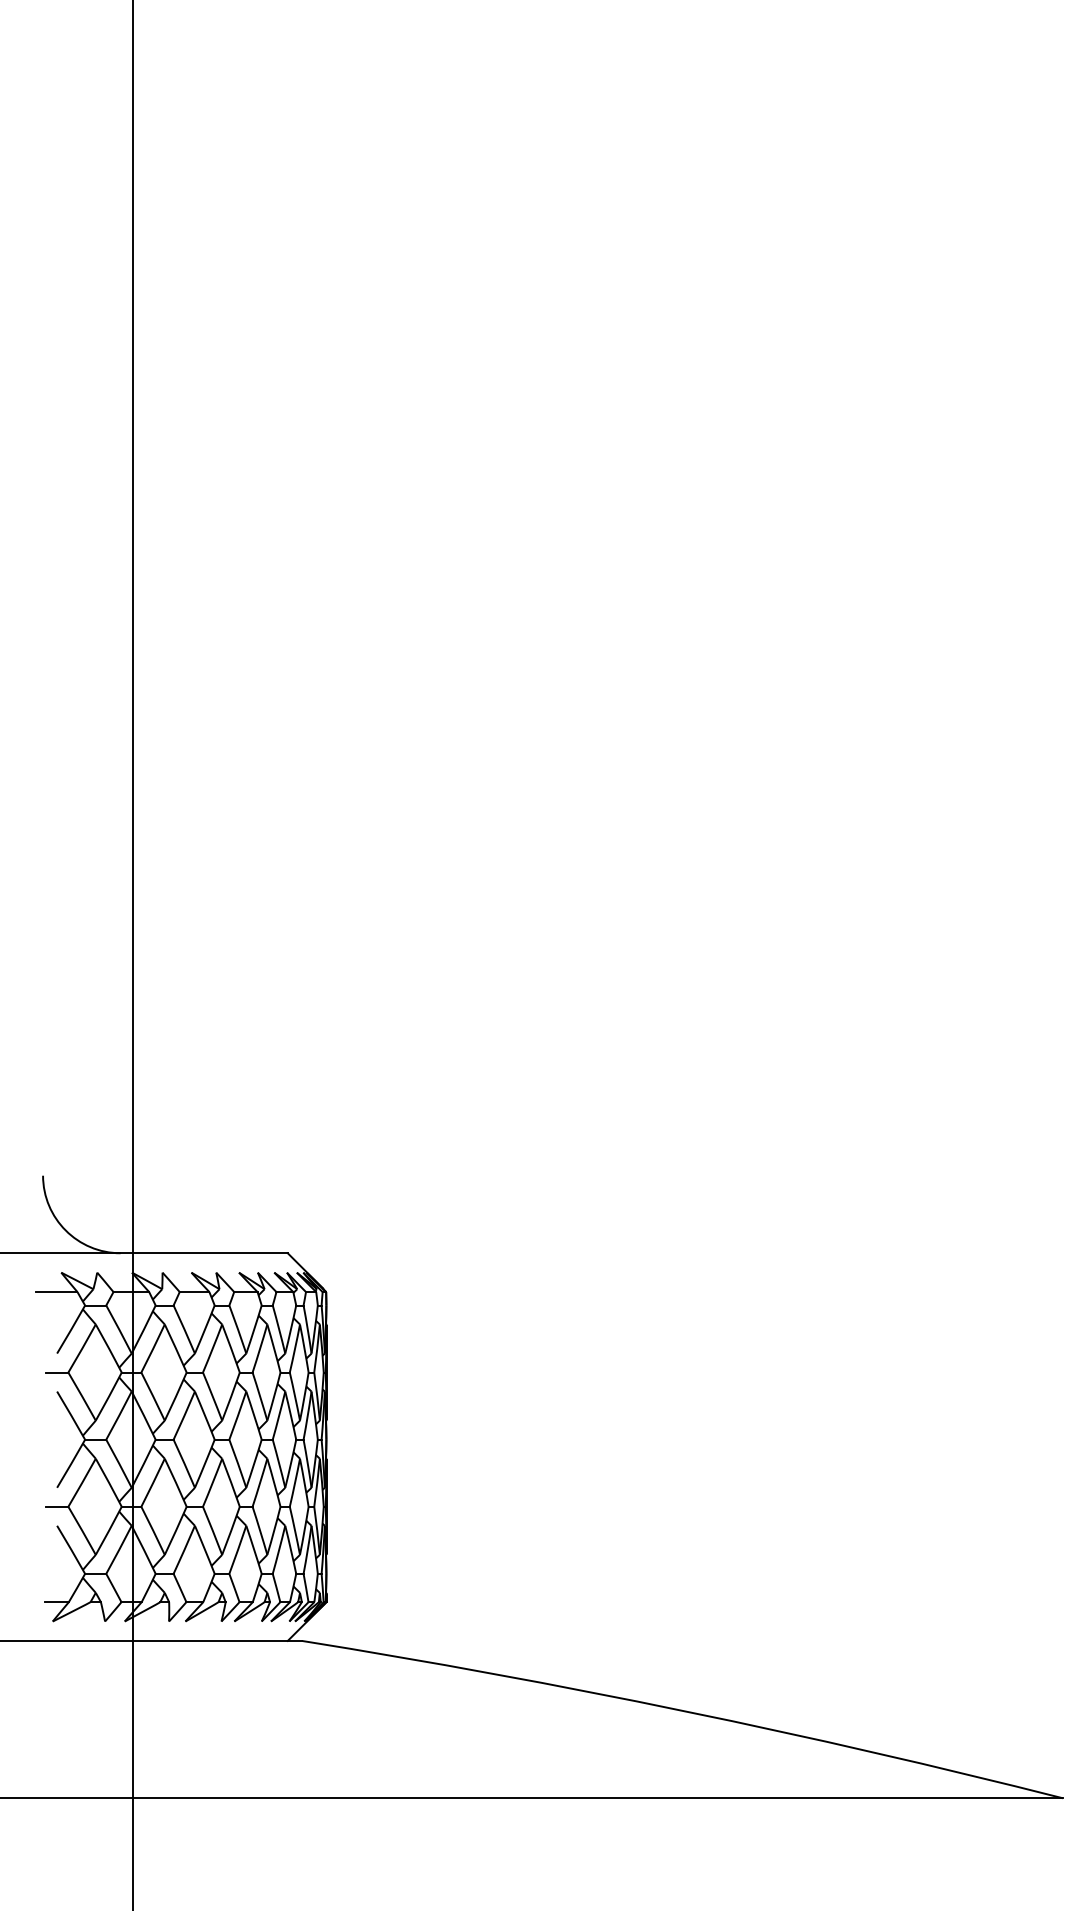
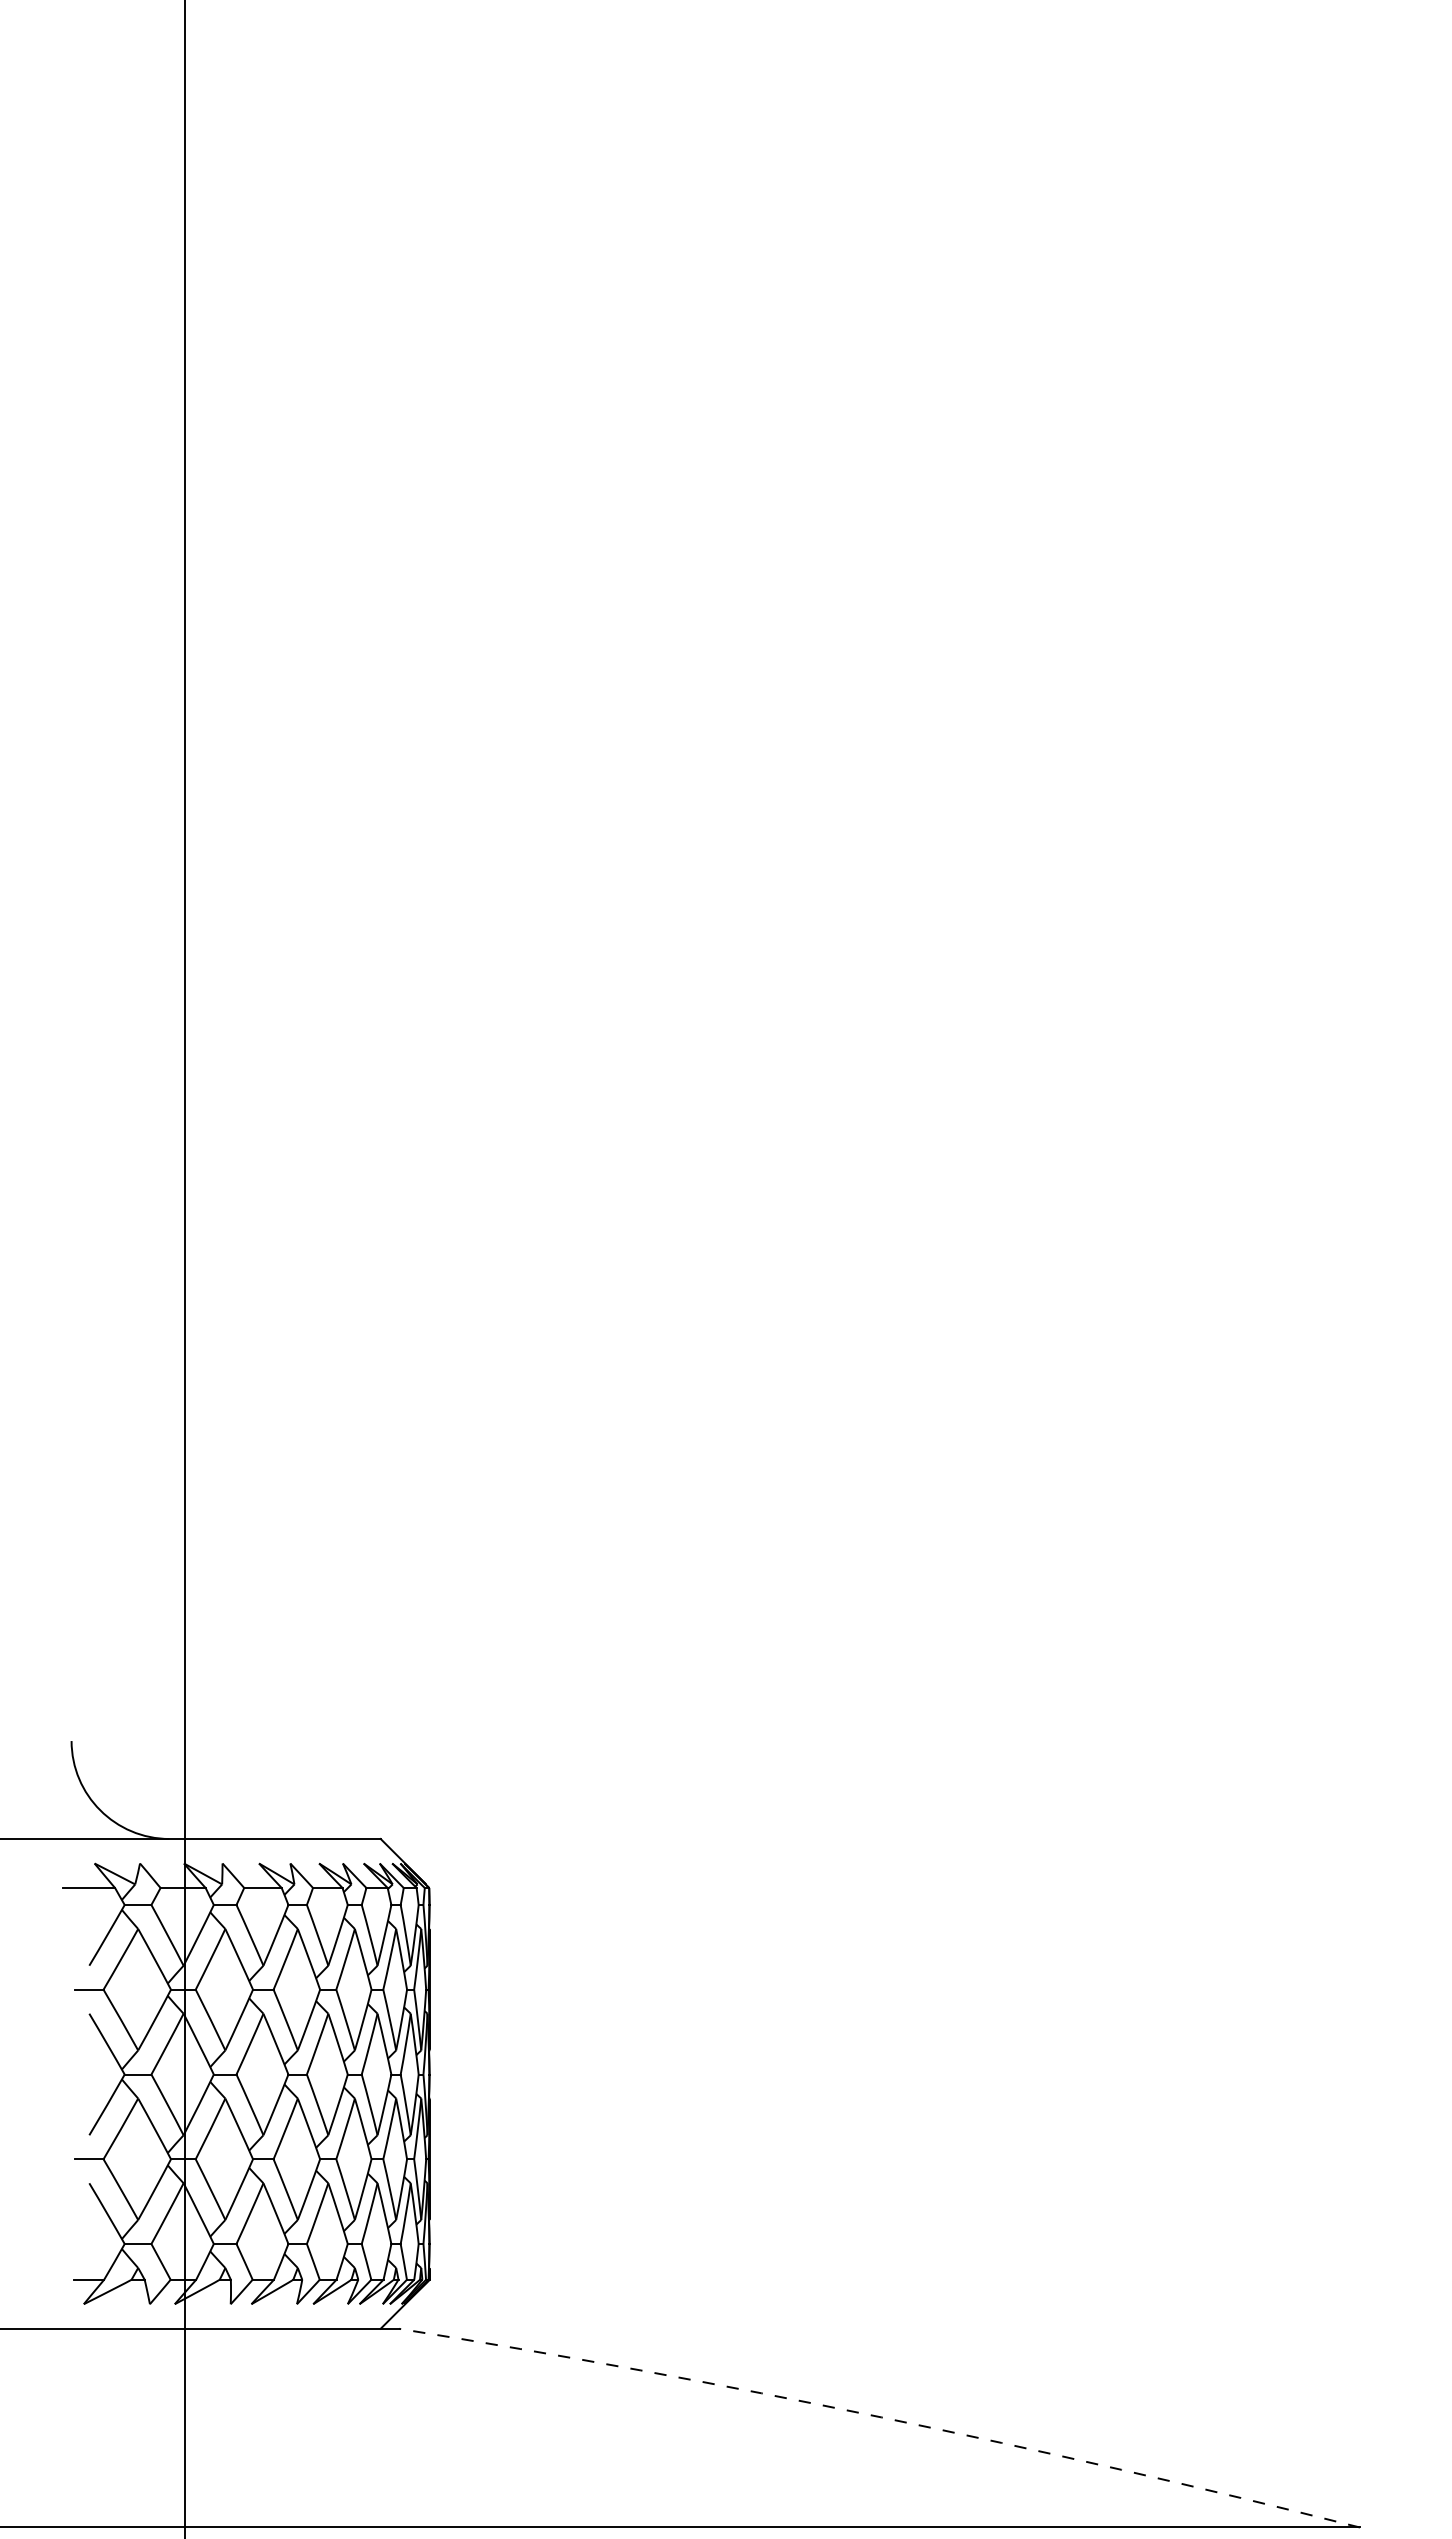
arc: (684, 1711) -> (881, 2417), solid -> dashed

